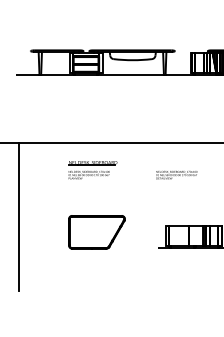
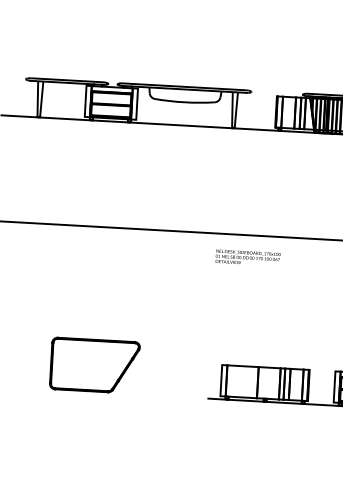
part: (92, 170) -> (112, 271), removed
text: (176, 175) -> (247, 258), moved
part: (96, 232) -> (94, 365), moved

